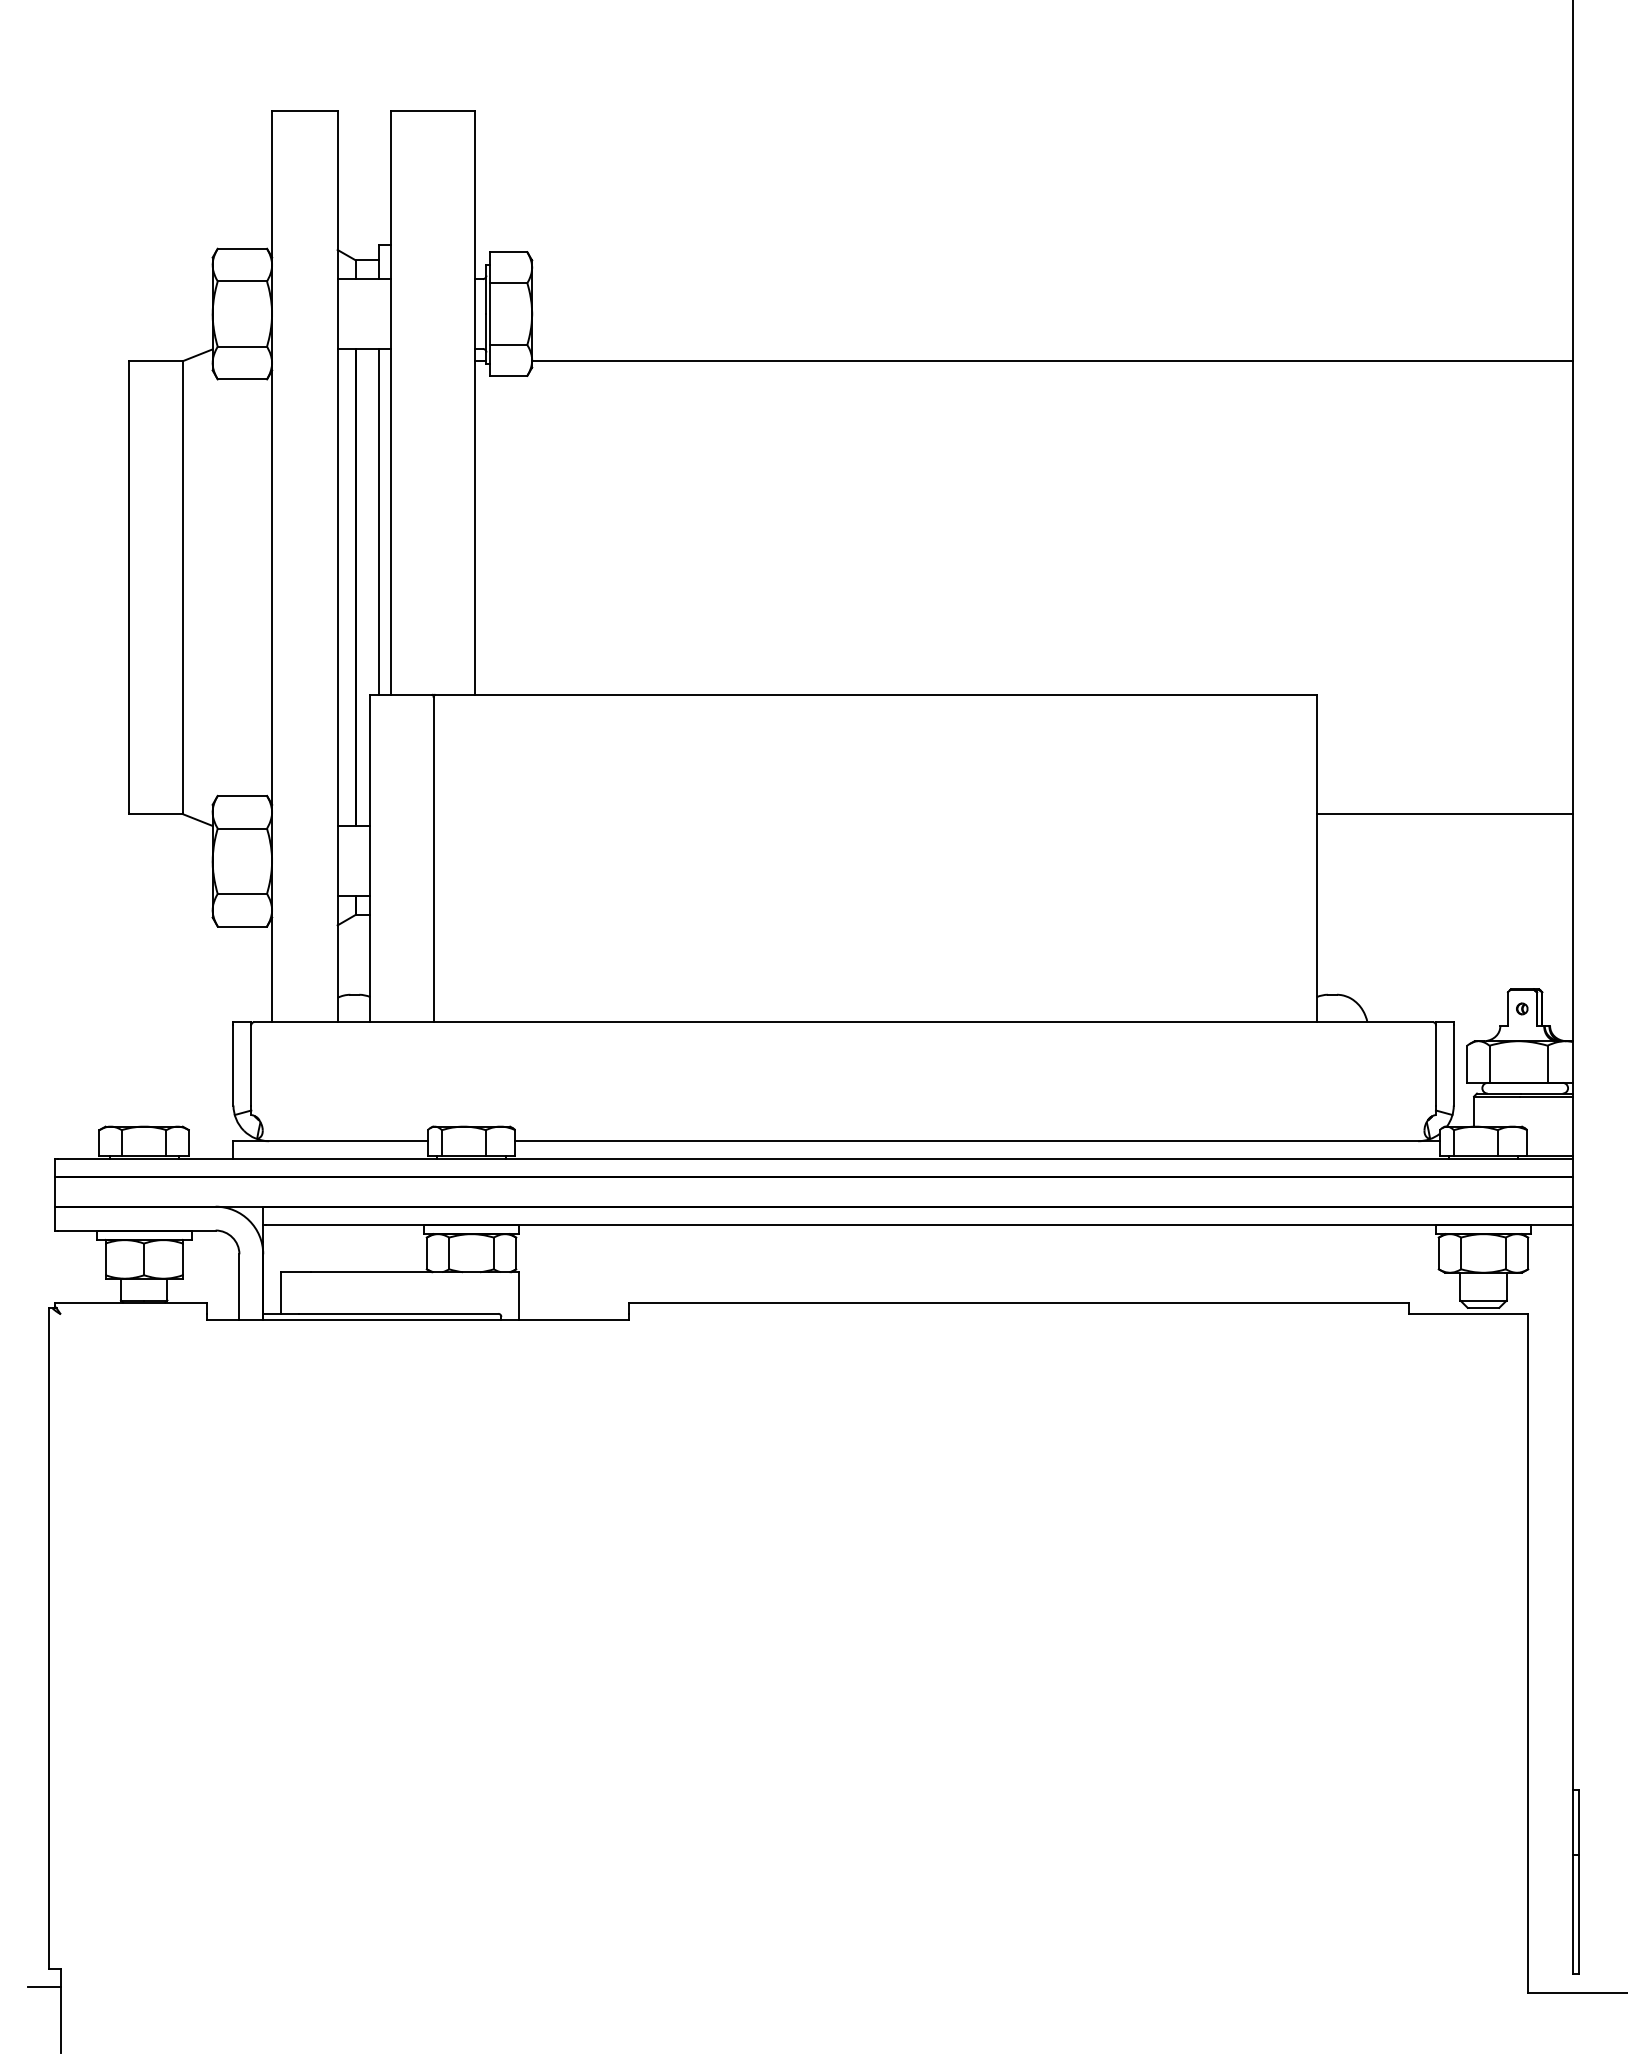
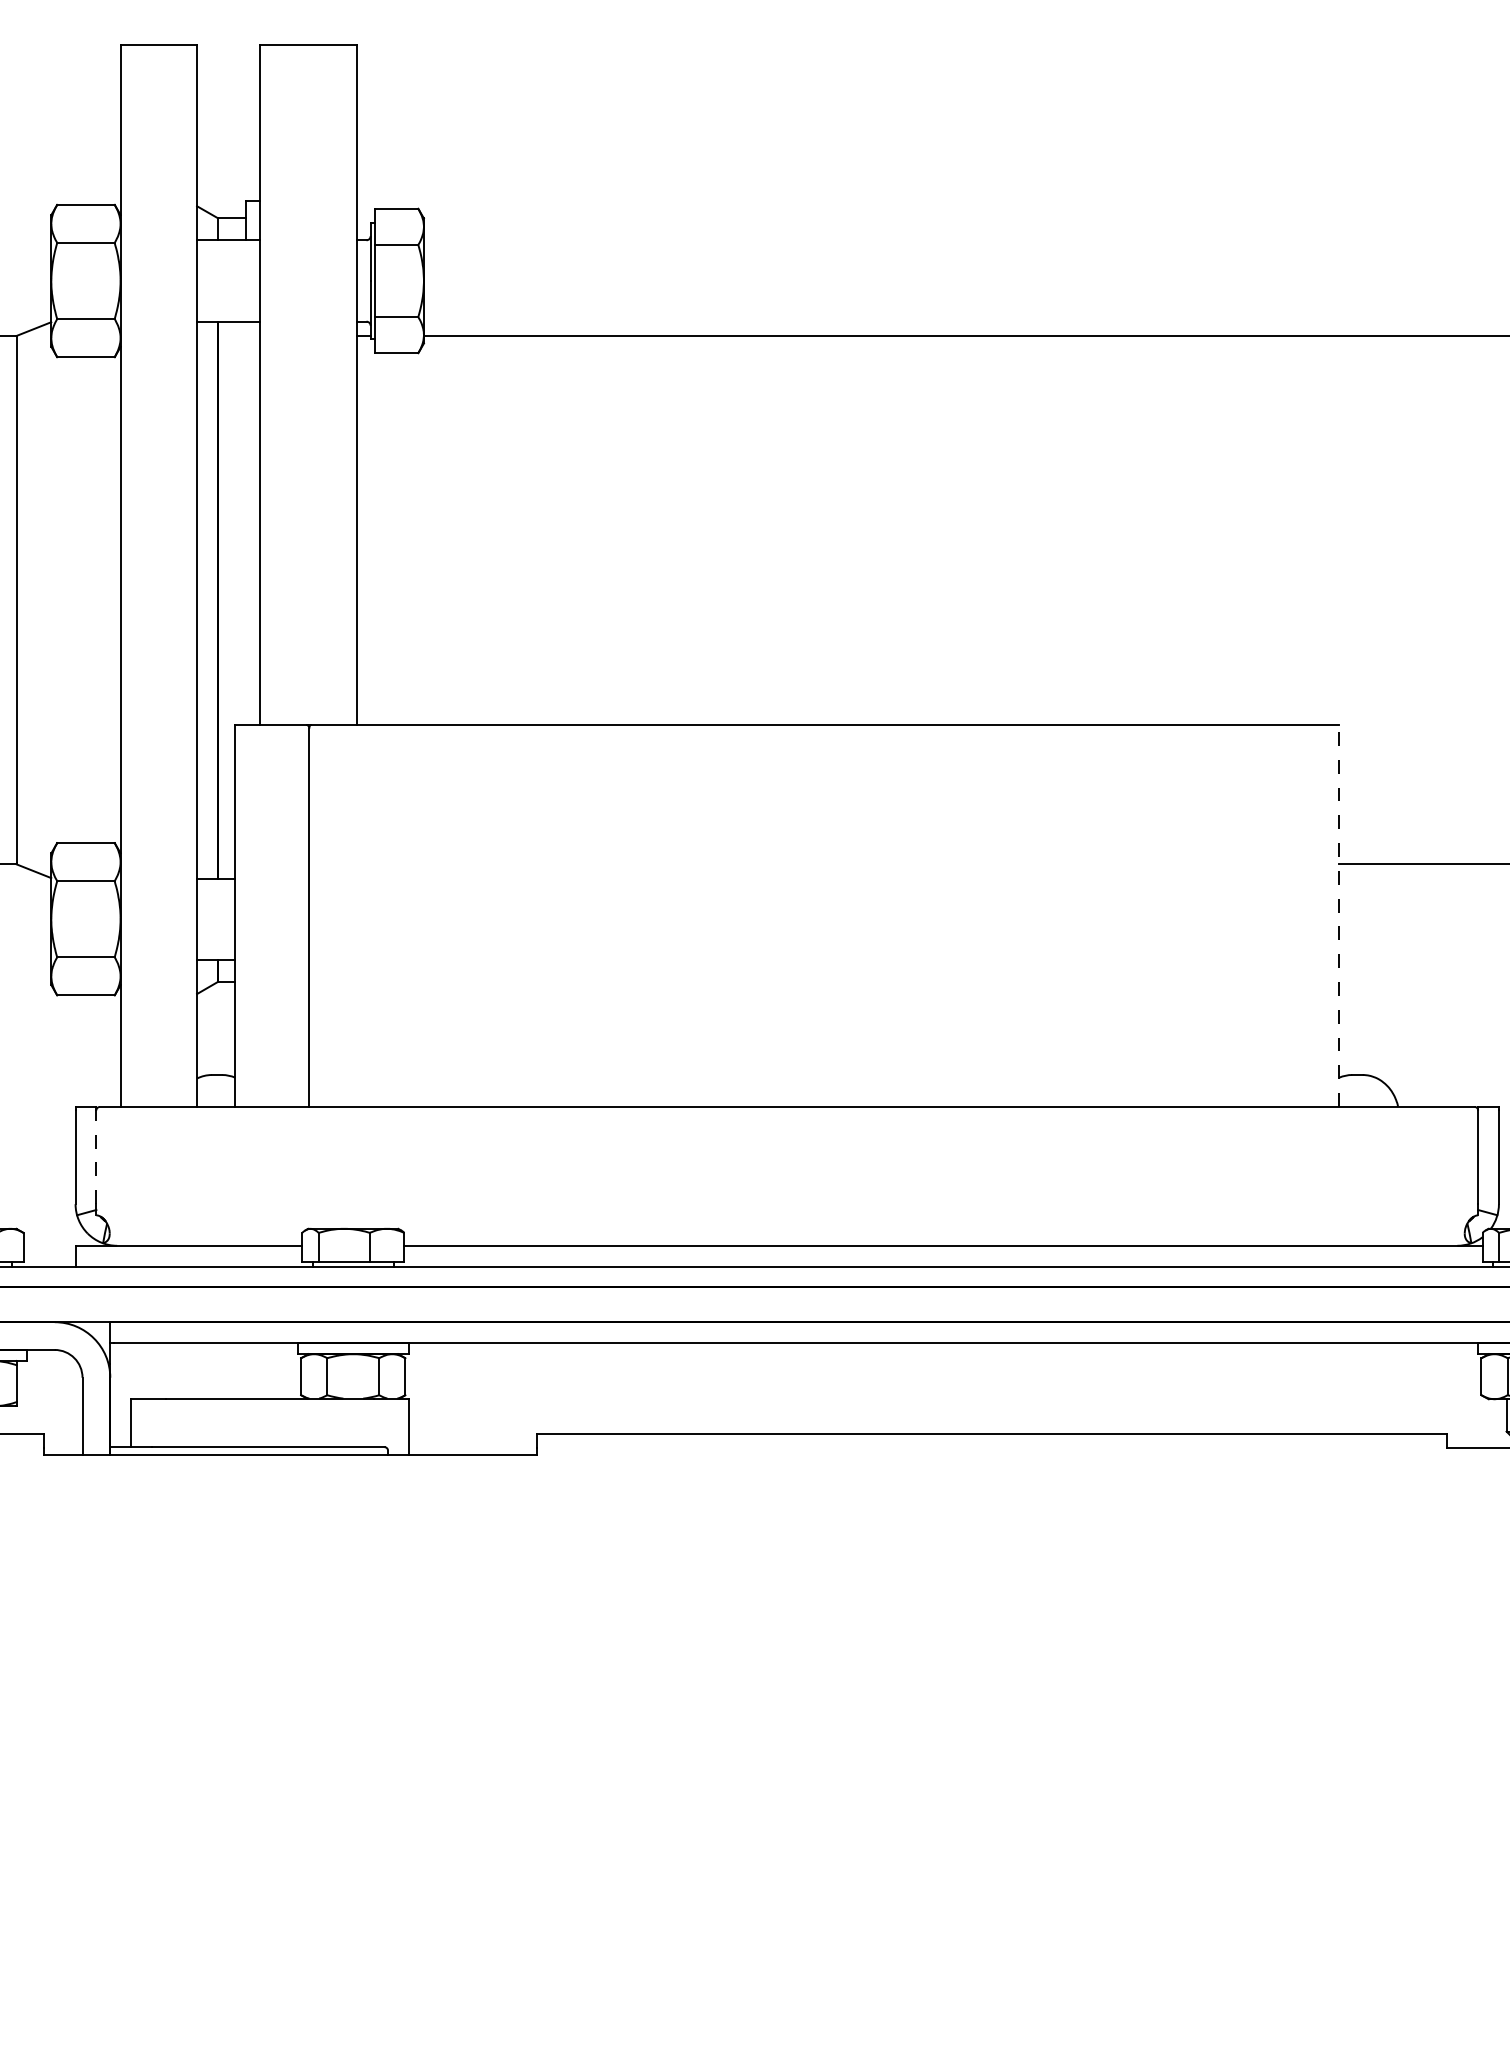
line: (379, 521) -> (245, 522), removed
line: (1316, 858) -> (1338, 916), solid -> dashed
line: (251, 1064) -> (96, 1156), solid -> dashed

